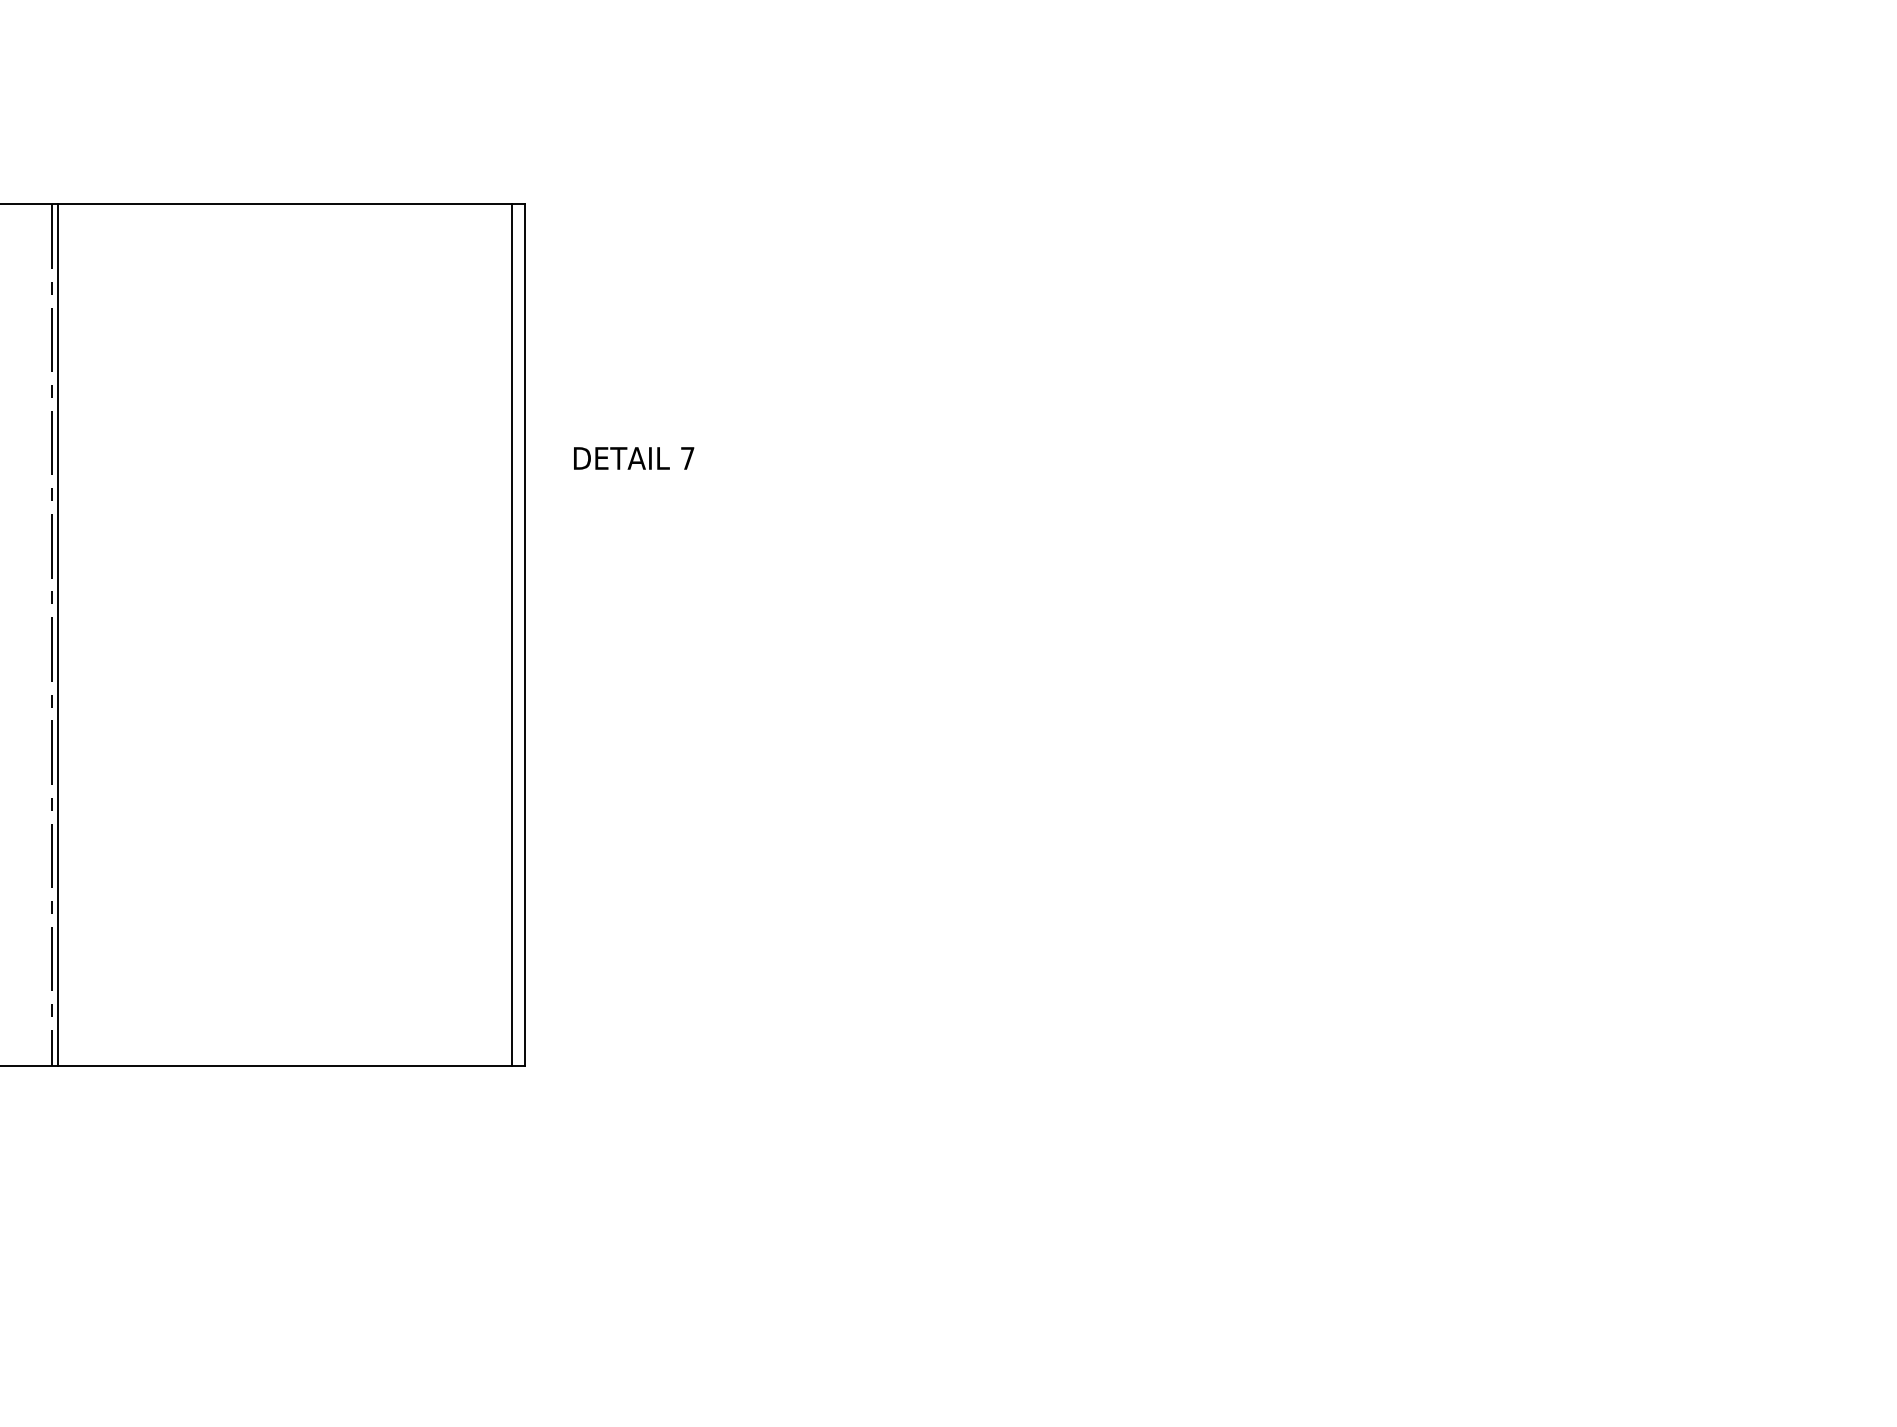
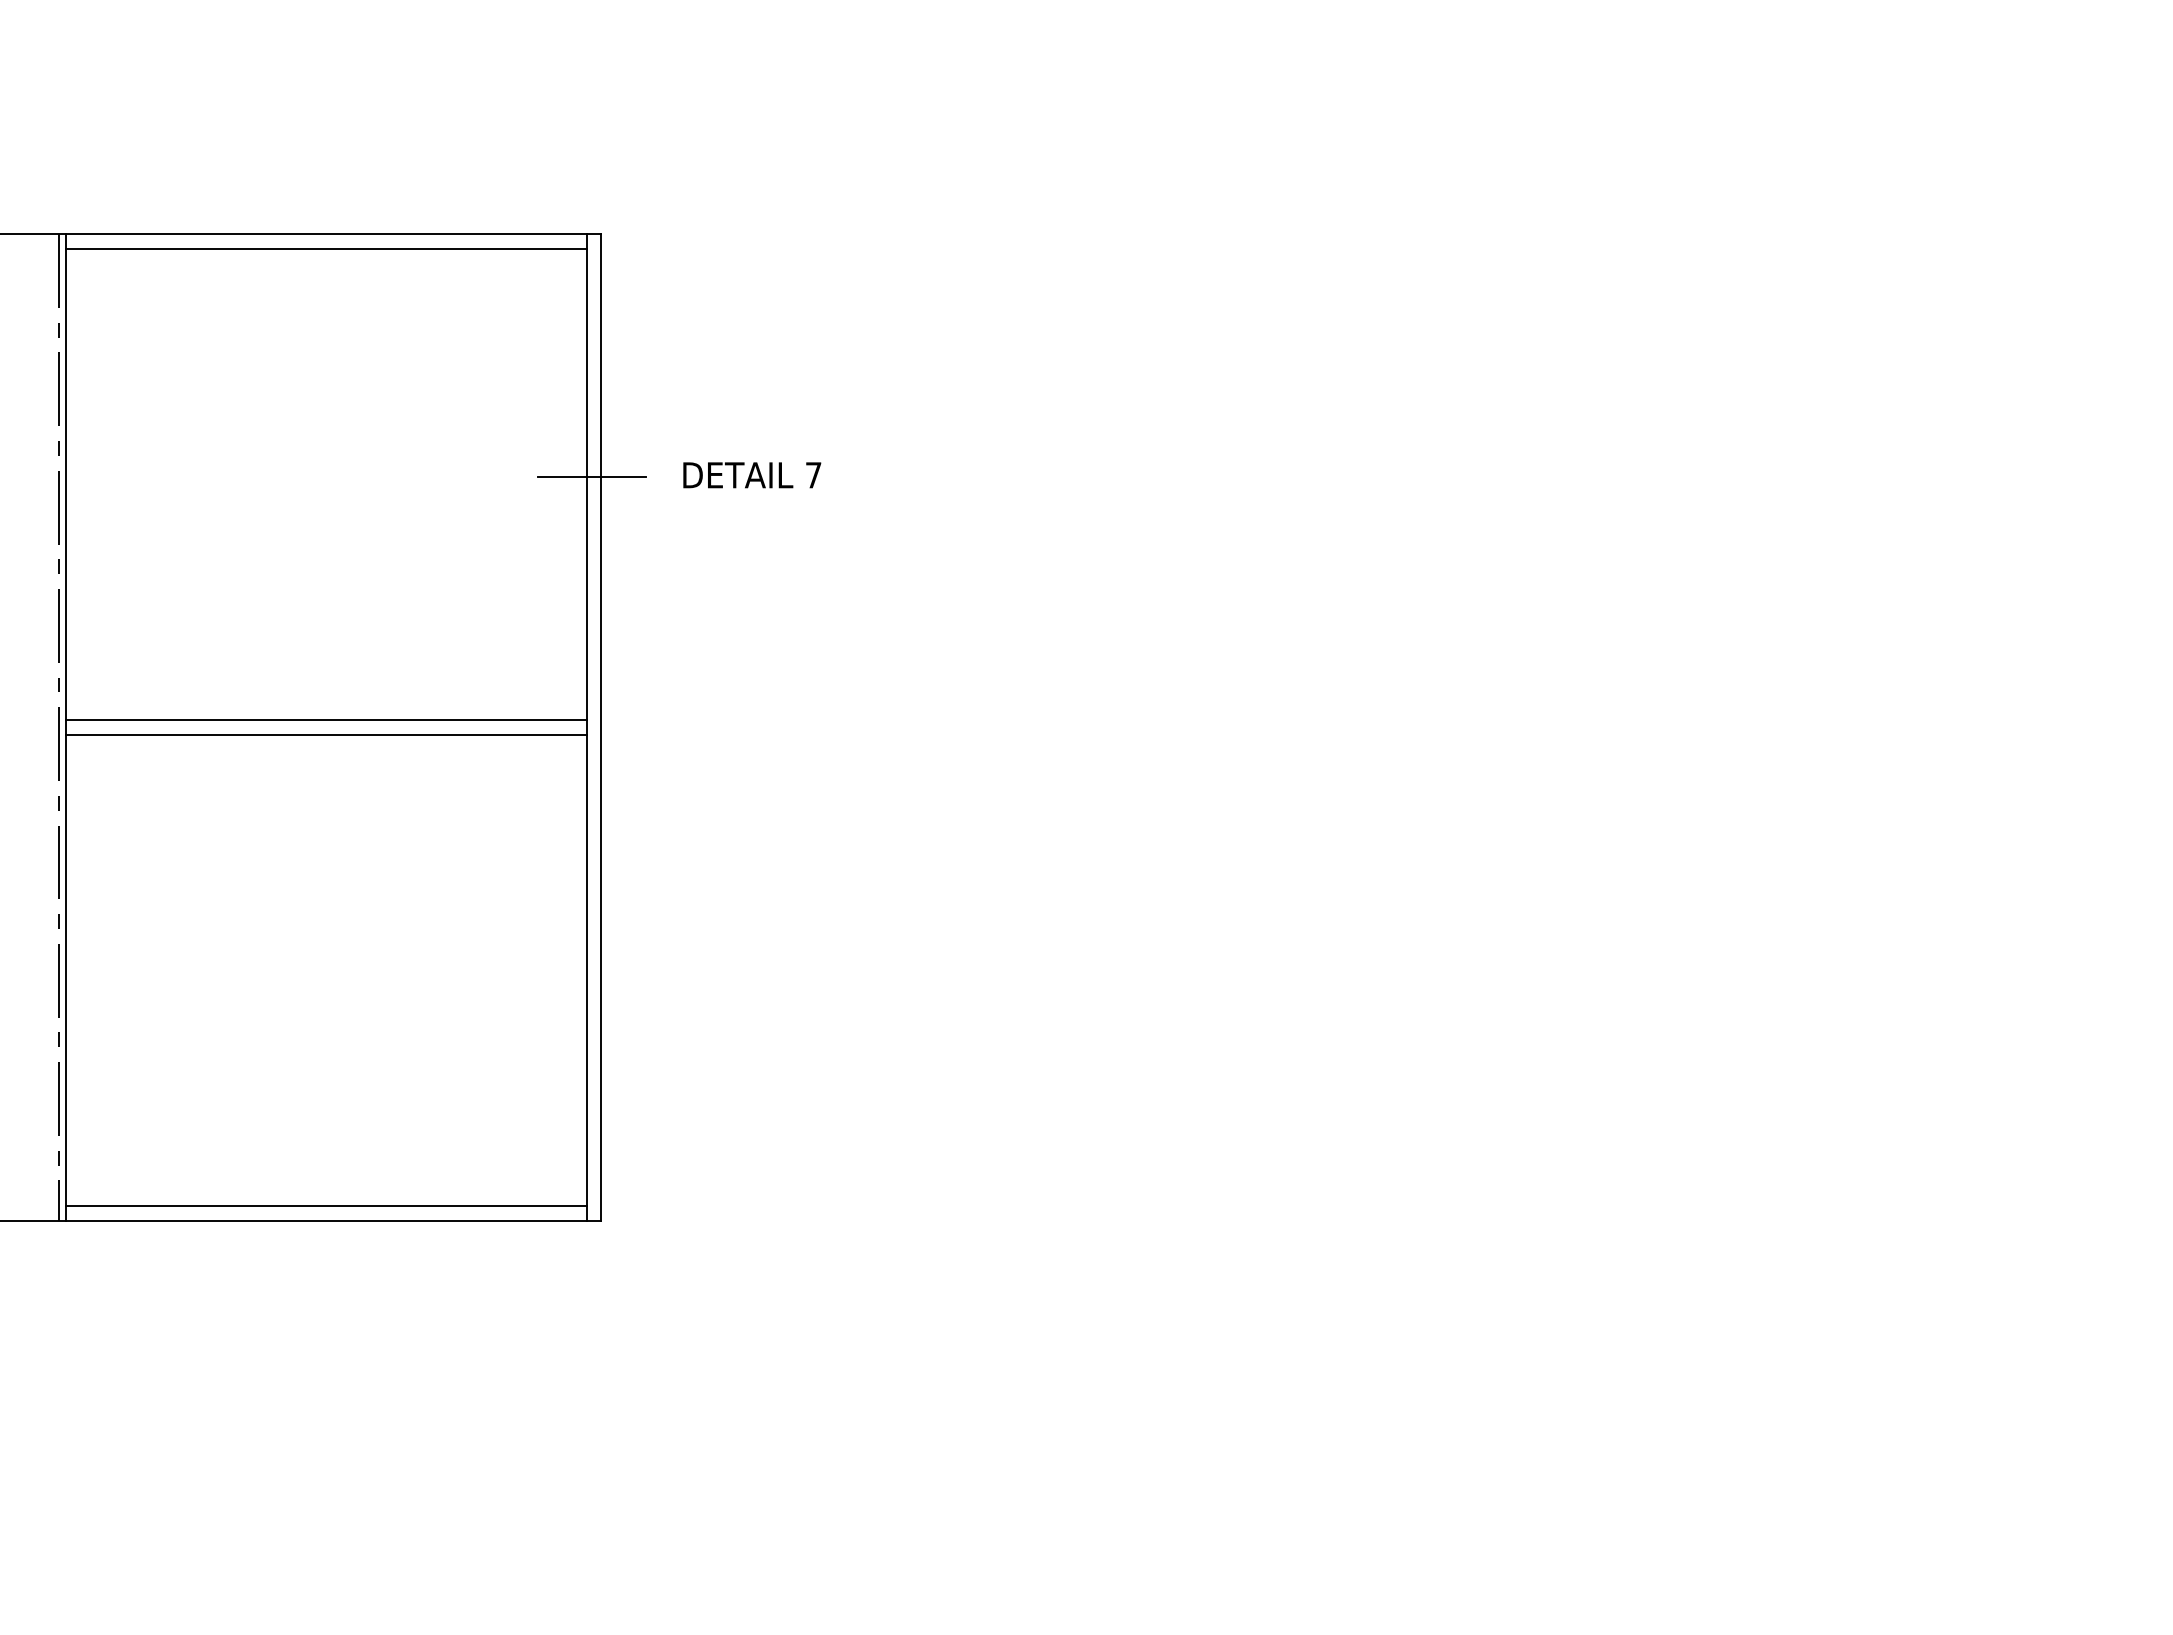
line: (285, 217) -> (326, 249), added
line: (517, 415) -> (592, 476), added
text: (634, 458) -> (752, 475), moved
line: (285, 628) -> (326, 720), added
line: (285, 641) -> (326, 735), added
line: (285, 1053) -> (326, 1206), added

